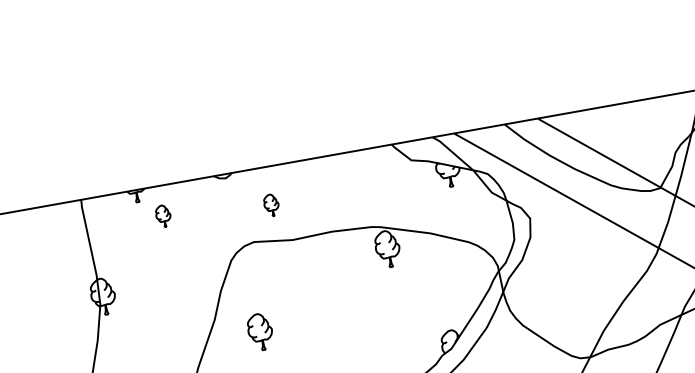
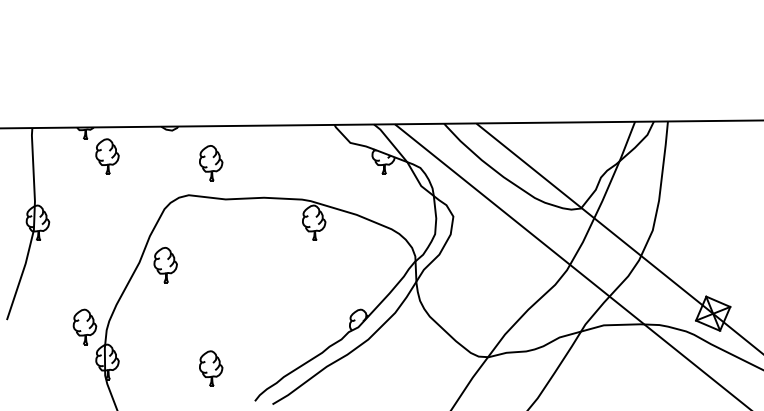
part: (271, 205) -> (211, 163), size x1.67
part: (163, 216) -> (107, 156), size x1.67
part: (260, 332) -> (165, 265), moved

